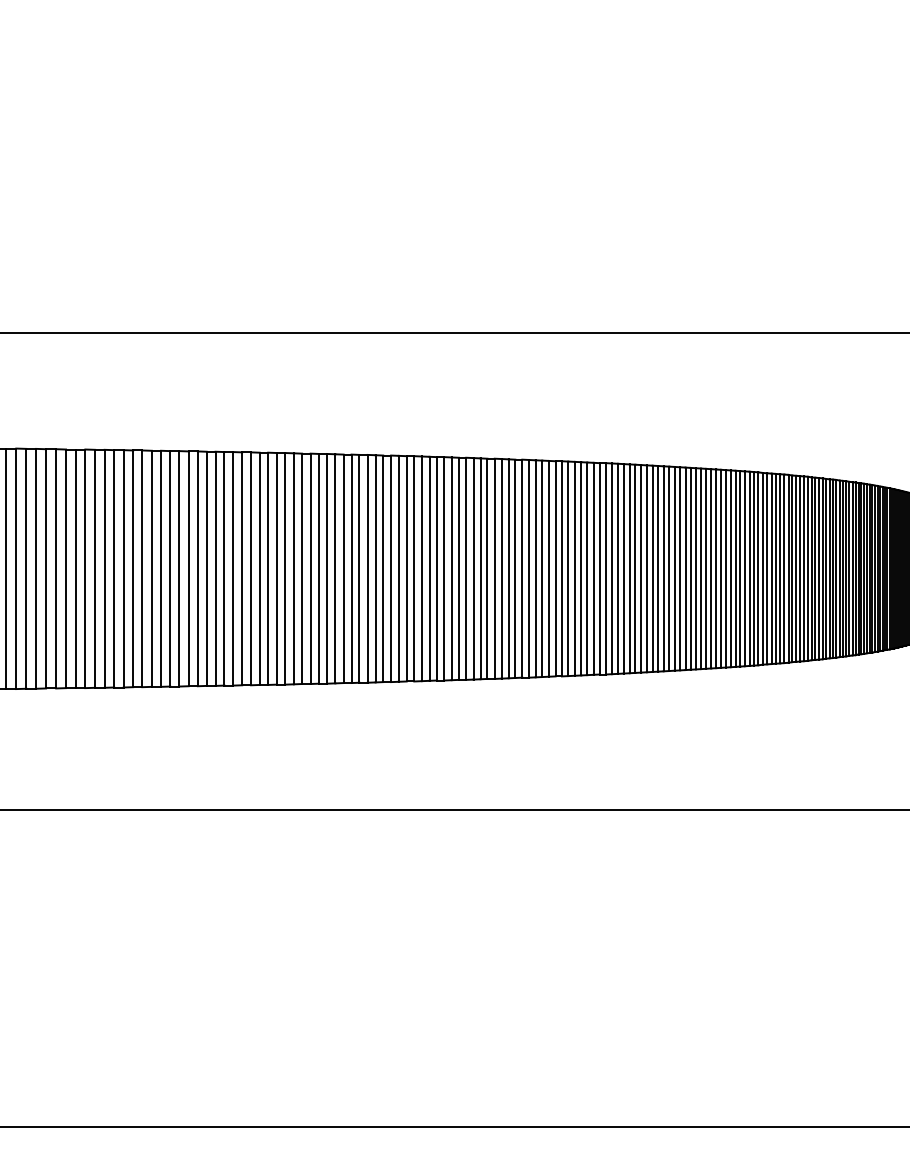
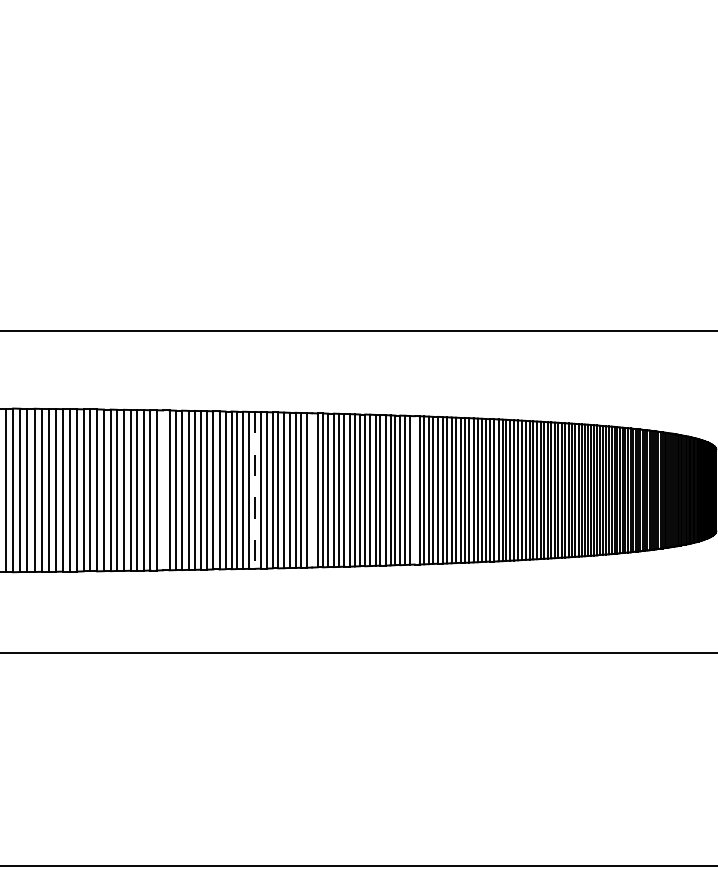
line: (114, 568) -> (163, 490), removed
line: (251, 568) -> (255, 490), solid -> dashed
line: (335, 568) -> (312, 490), removed
line: (487, 568) -> (414, 490), removed

